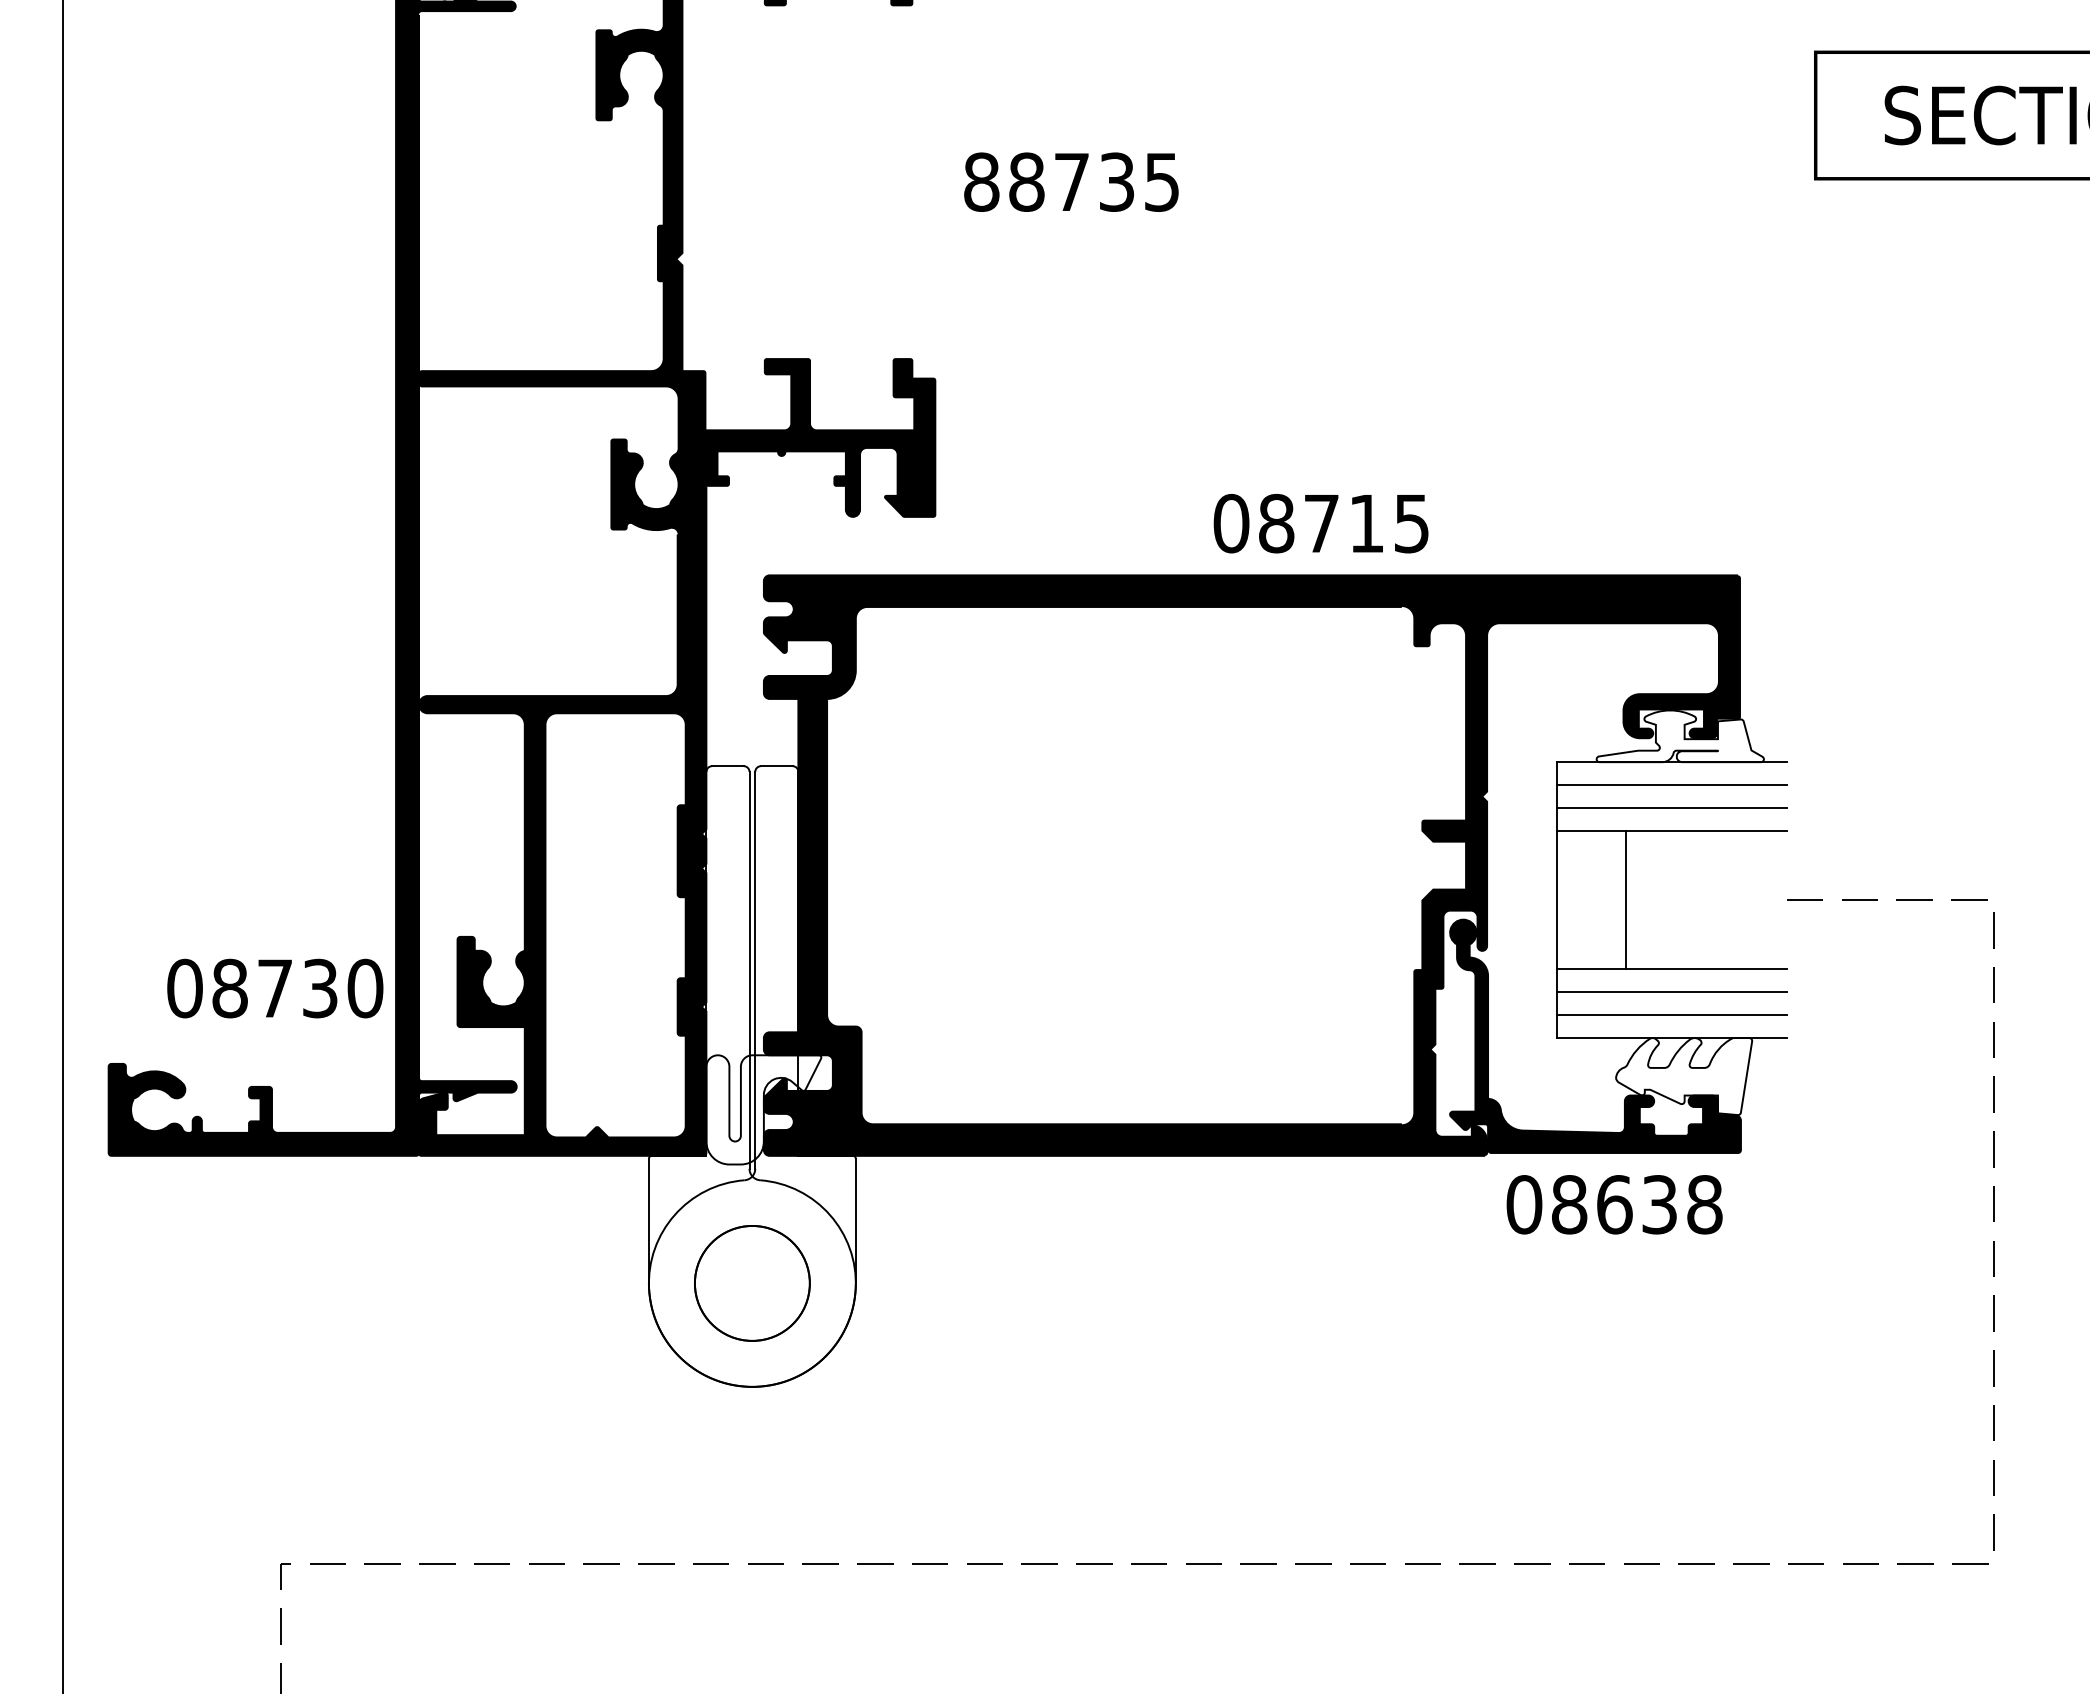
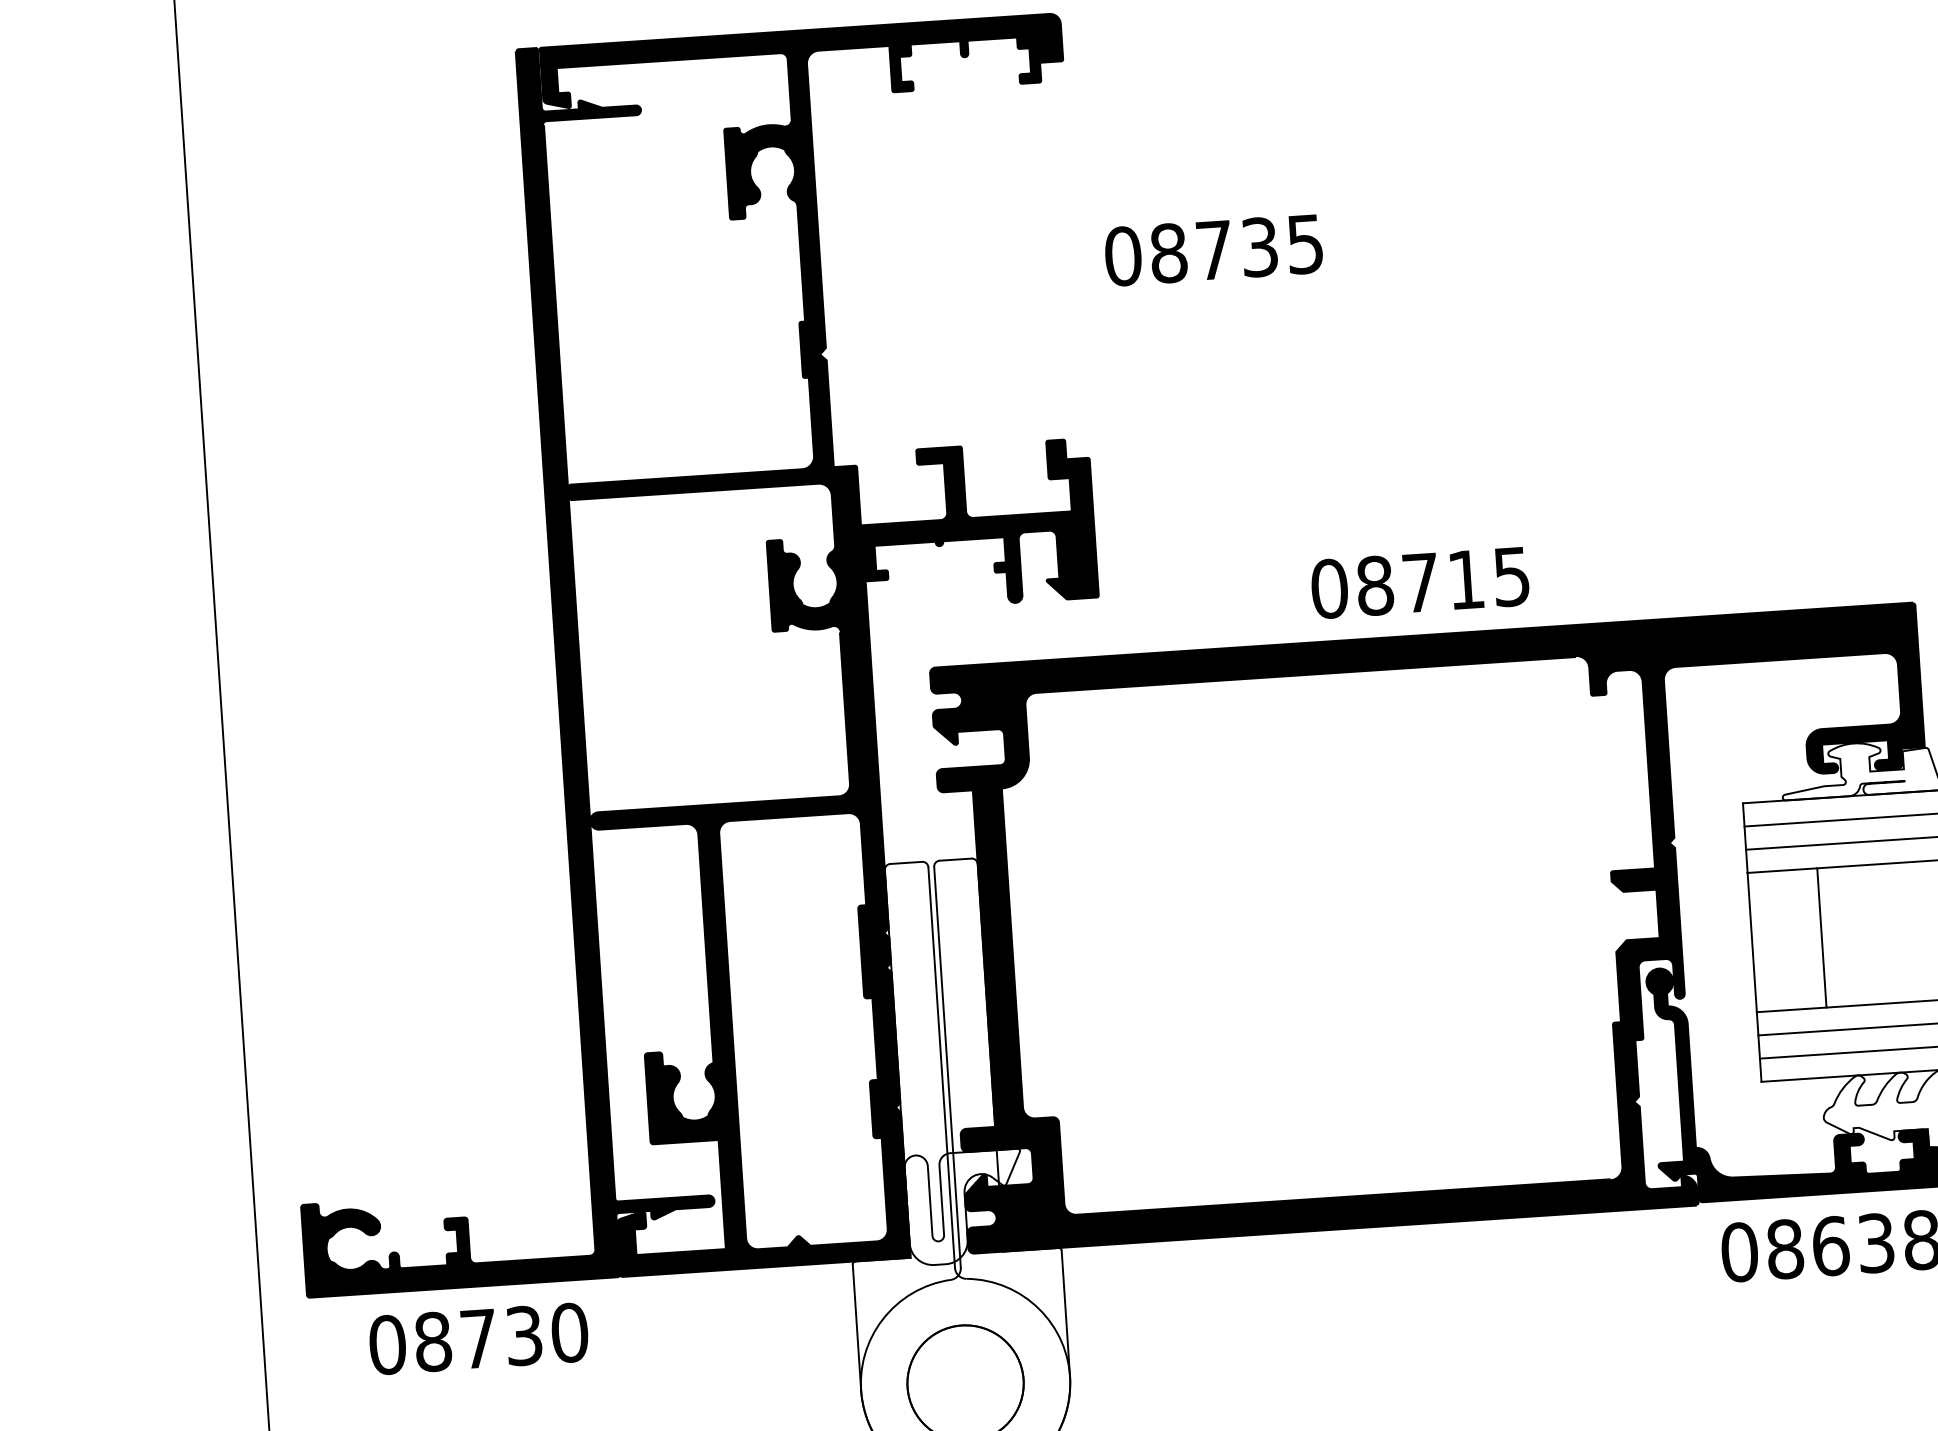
text: (981, 181) -> (1123, 255), 88735 -> 08735
text: (1320, 523) -> (1419, 582), moved
text: (275, 988) -> (479, 1338), moved

